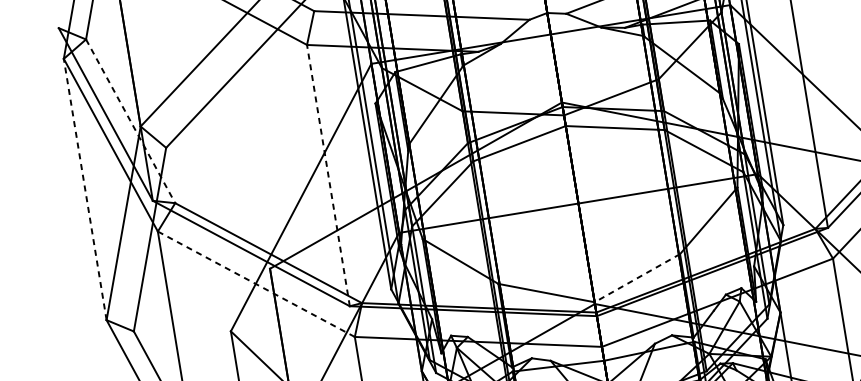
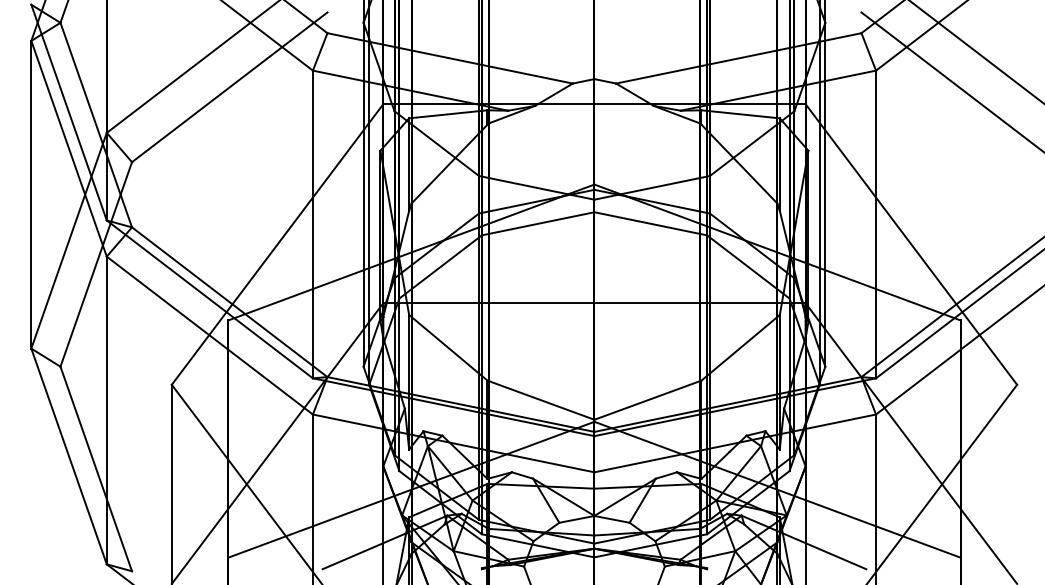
line: (130, 121) -> (96, 125), dashed -> solid
line: (328, 175) -> (312, 224), dashed -> solid
line: (85, 189) -> (31, 194), dashed -> solid
line: (636, 278) -> (647, 400), dashed -> solid
line: (256, 284) -> (209, 335), dashed -> solid

